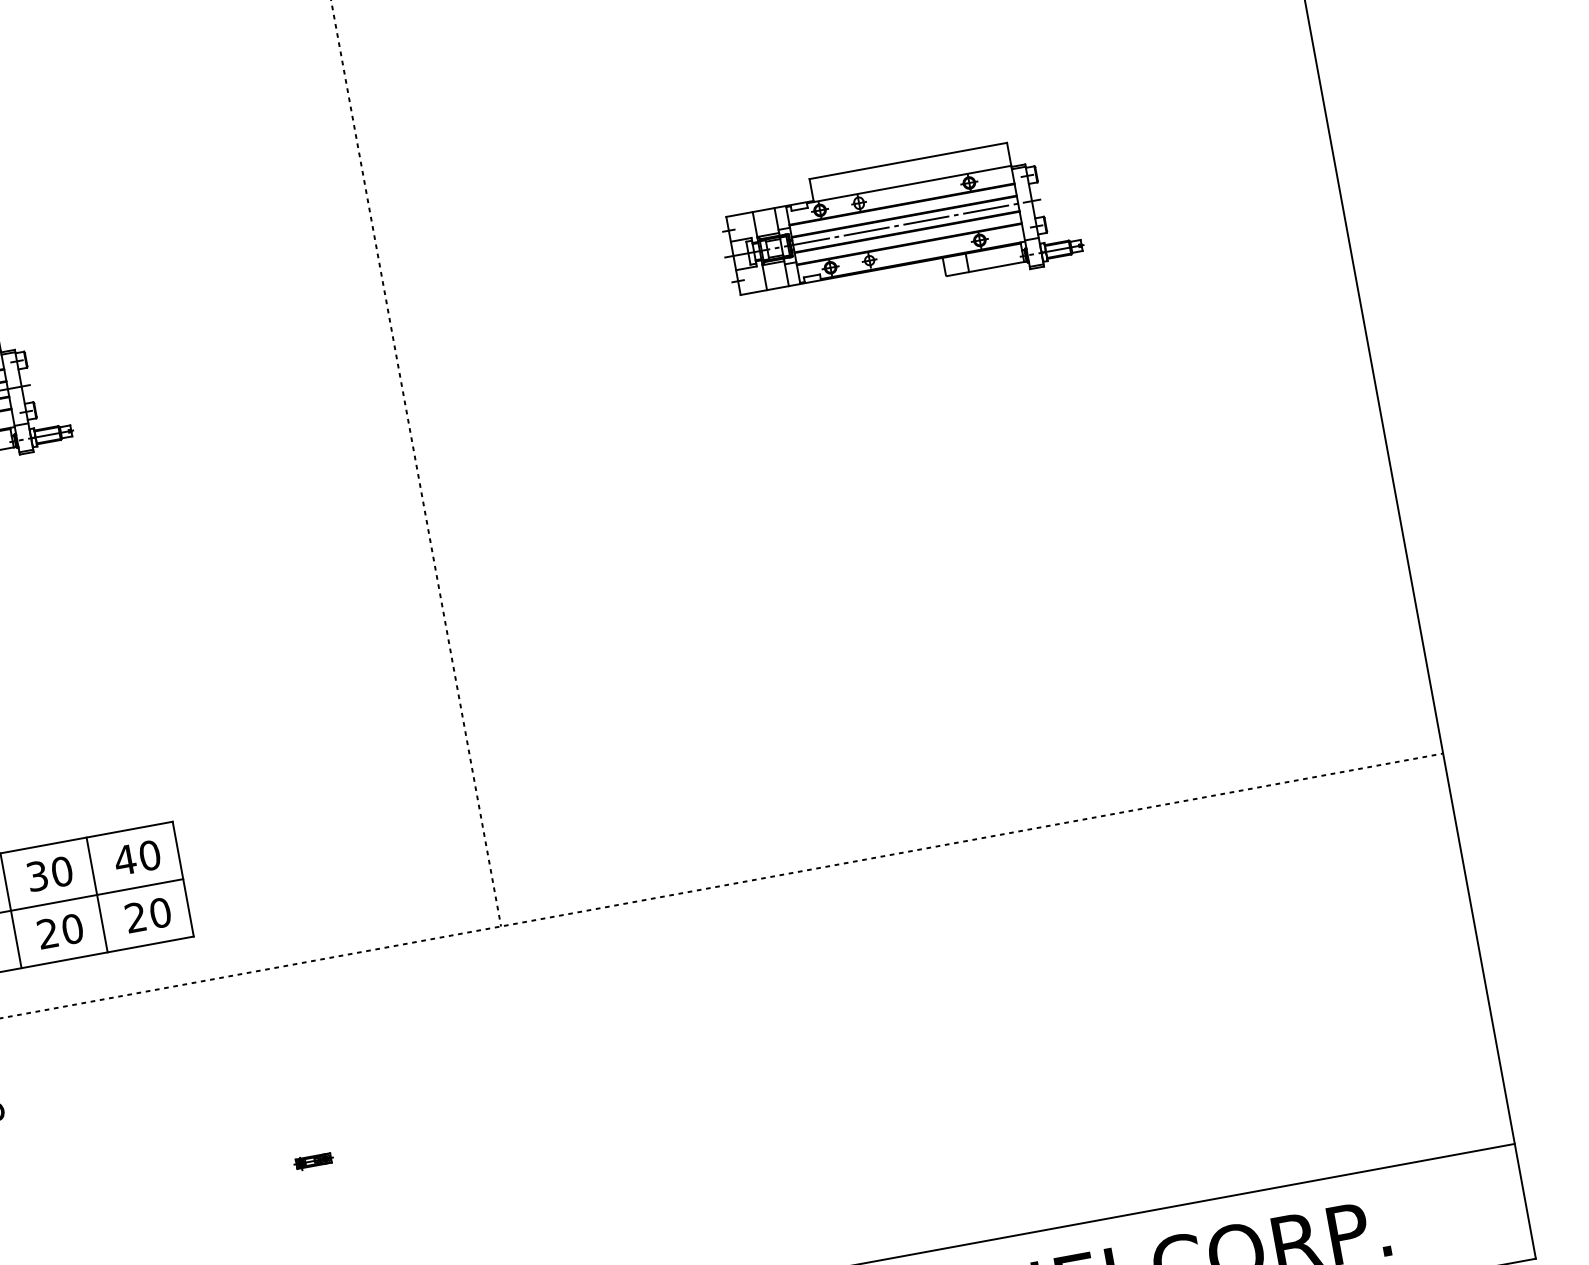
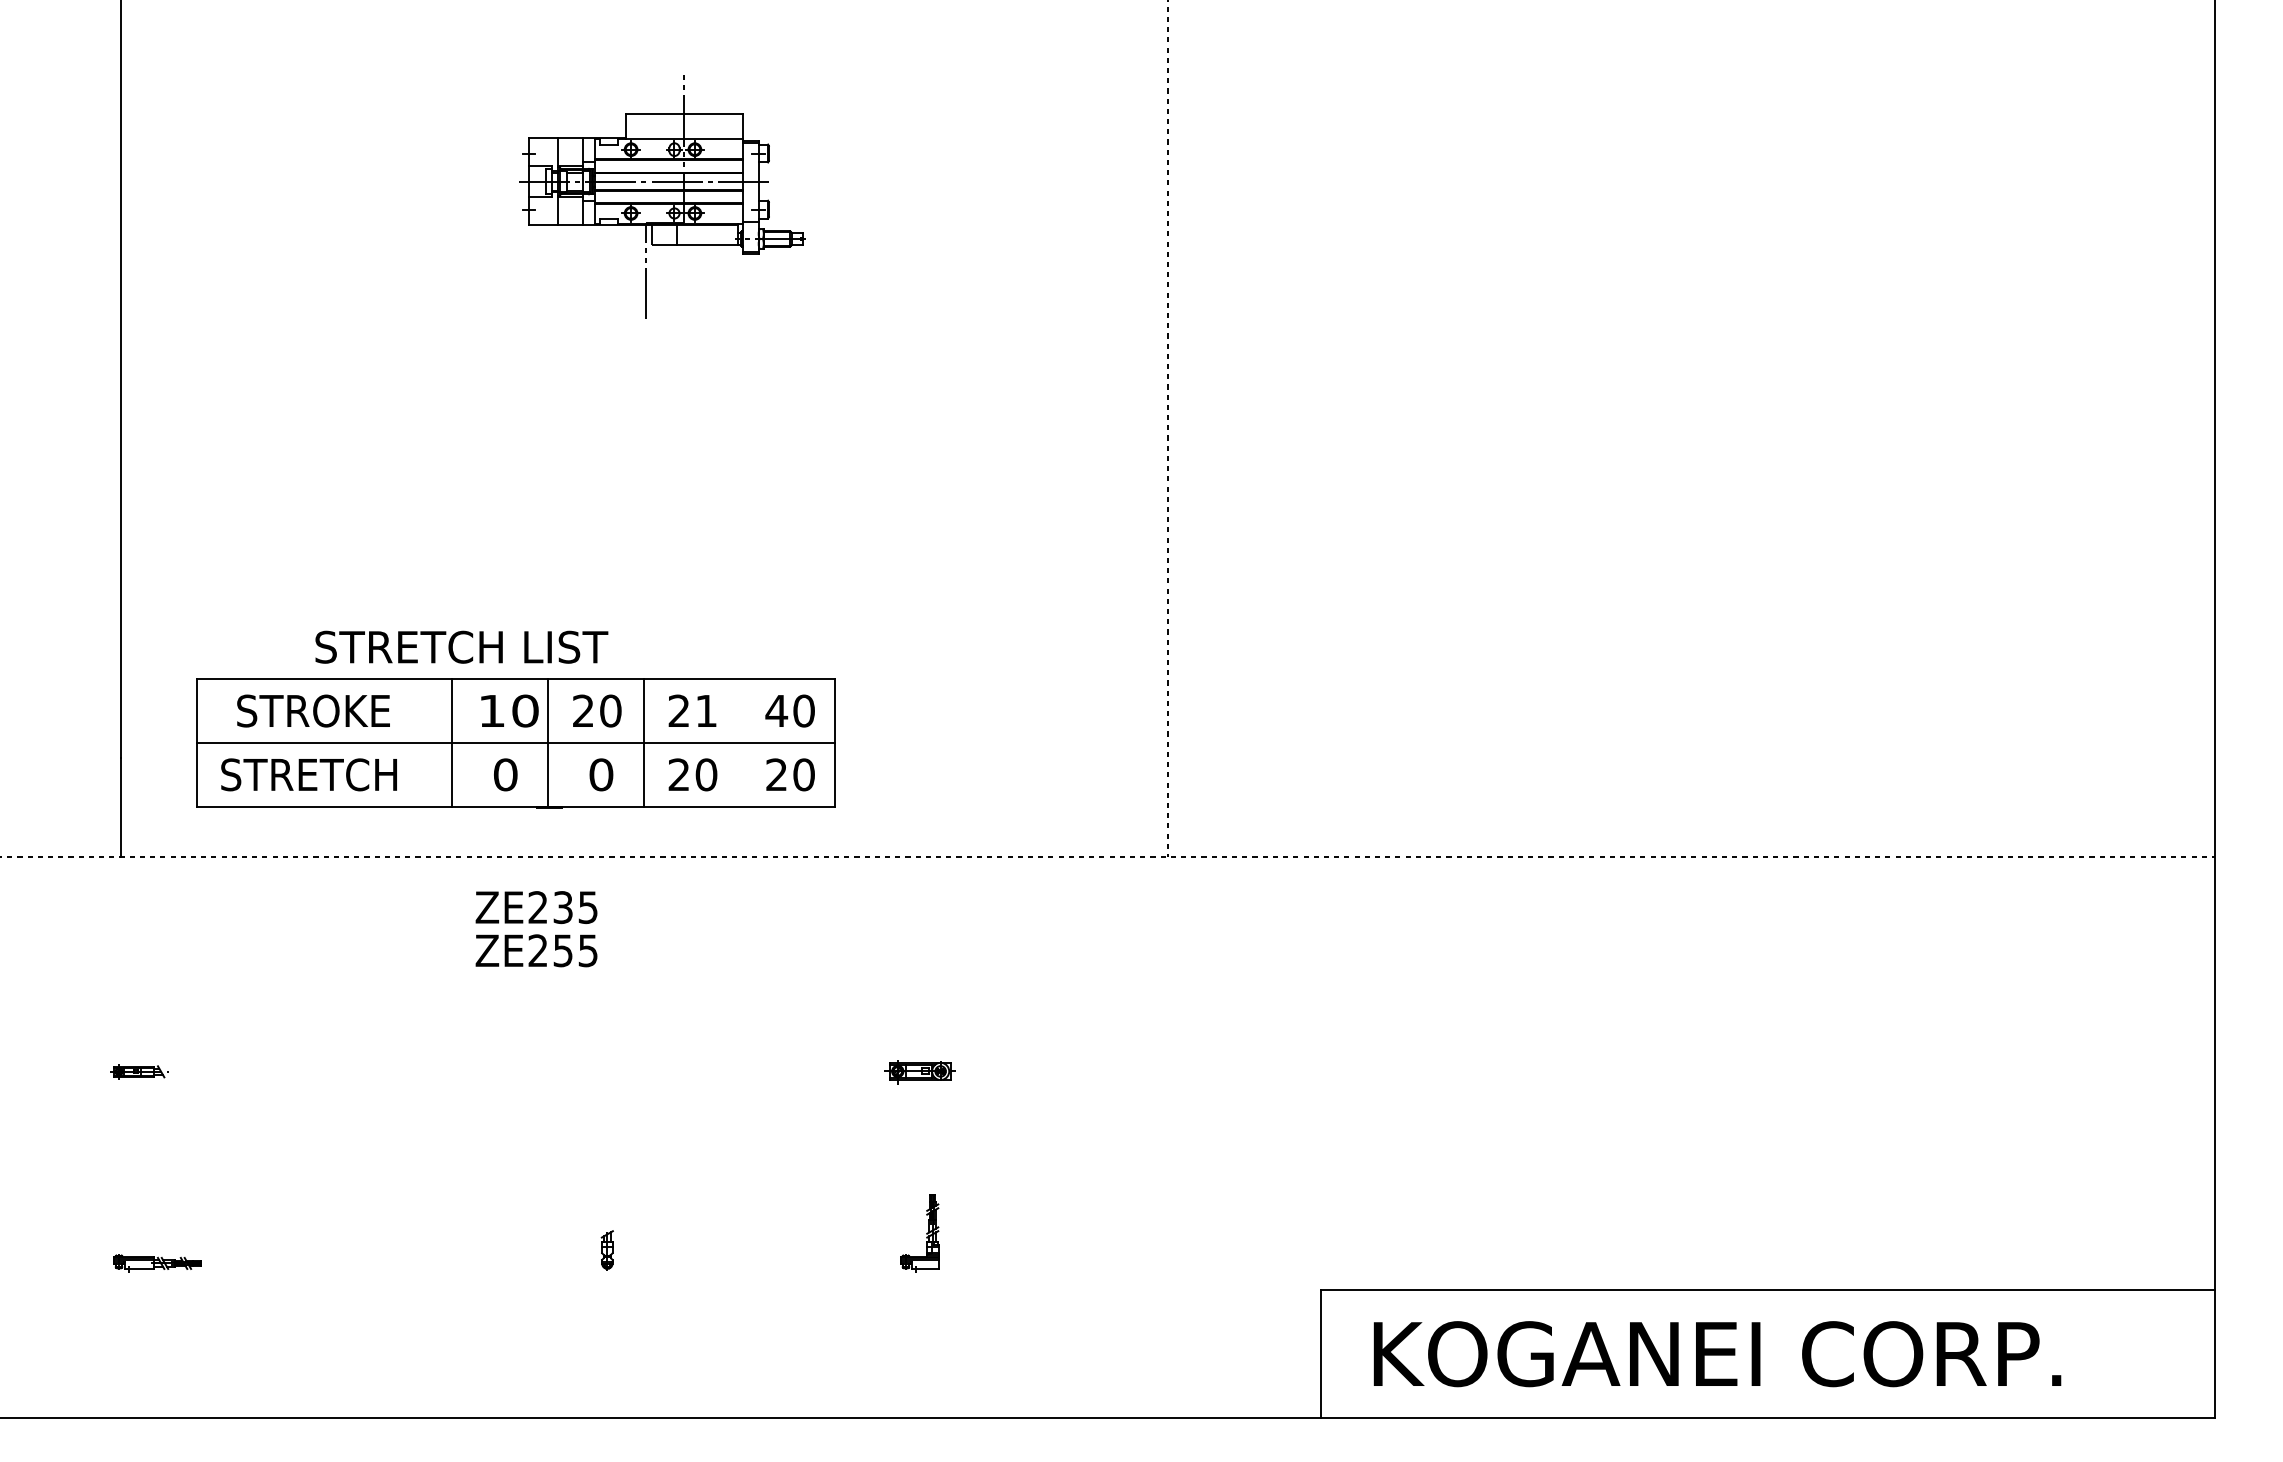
part: (900, 227) -> (1734, 183), removed
text: (49, 873) -> (692, 710), 30 -> 21
line: (97, 894) -> (739, 742), removed
part: (313, 1161) -> (919, 1072), size x1.6

